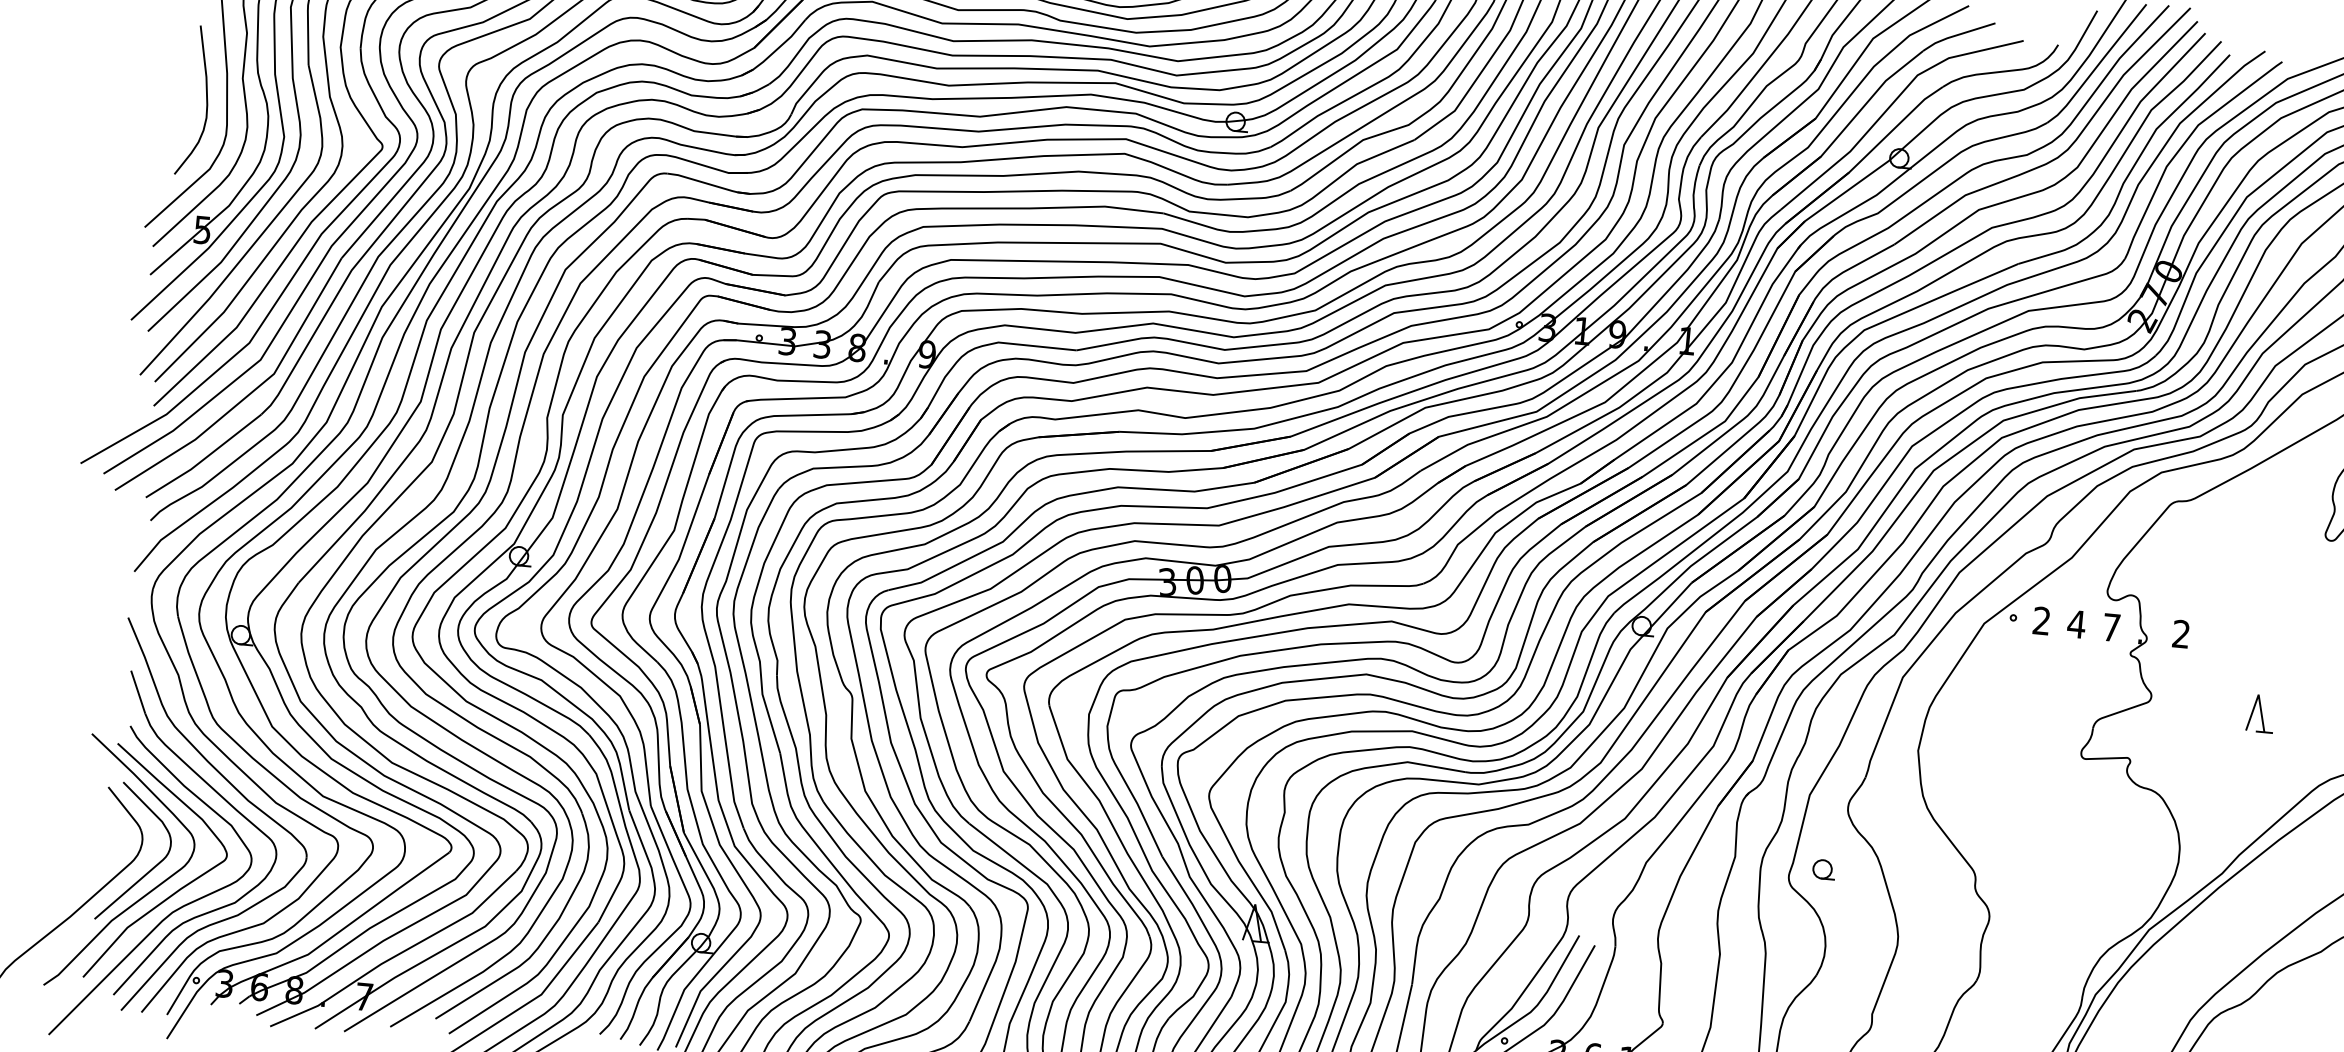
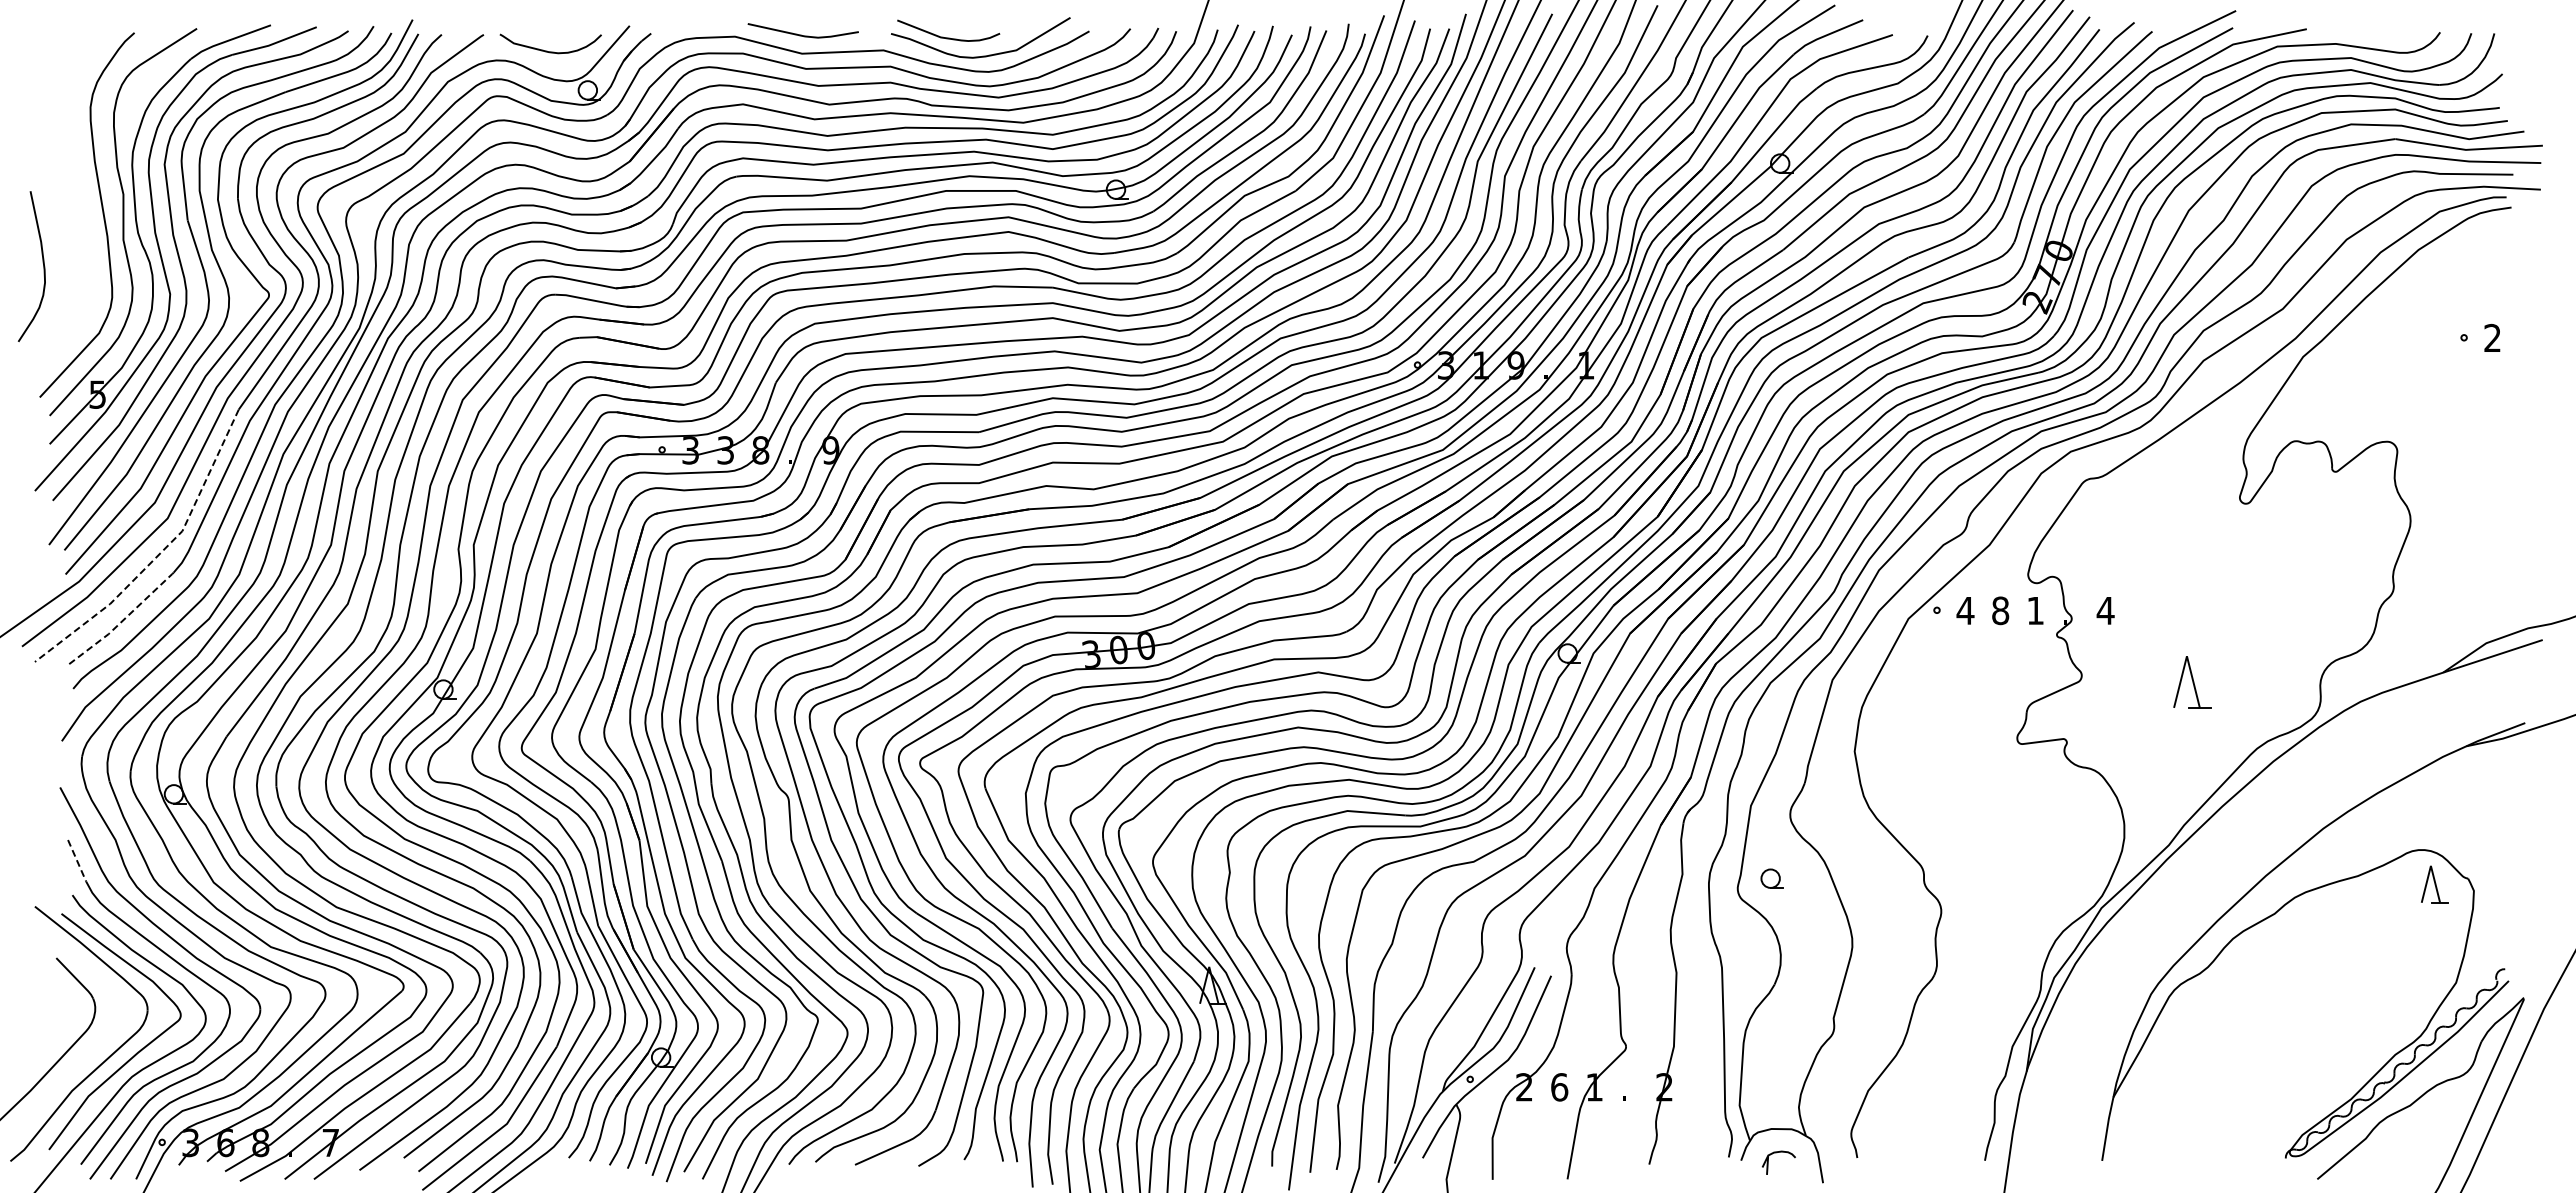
curve: (205, 97) -> (42, 262), moved
line: (250, 394) -> (160, 553), solid -> dashed
line: (204, 458) -> (121, 621), solid -> dashed
text: (2041, 620) -> (1965, 610), 2 -> 4
text: (2076, 624) -> (2000, 610), 4 -> 8
text: (2111, 627) -> (2035, 610), 7 -> 1
text: (2181, 633) -> (2105, 610), 2 -> 4
line: (138, 691) -> (77, 860), solid -> dashed
part: (2260, 713) -> (2191, 682), size x1.4
curve: (149, 869) -> (105, 1036), removed

